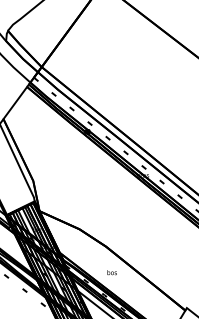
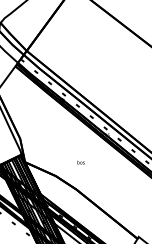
text: (111, 272) -> (80, 162), moved

